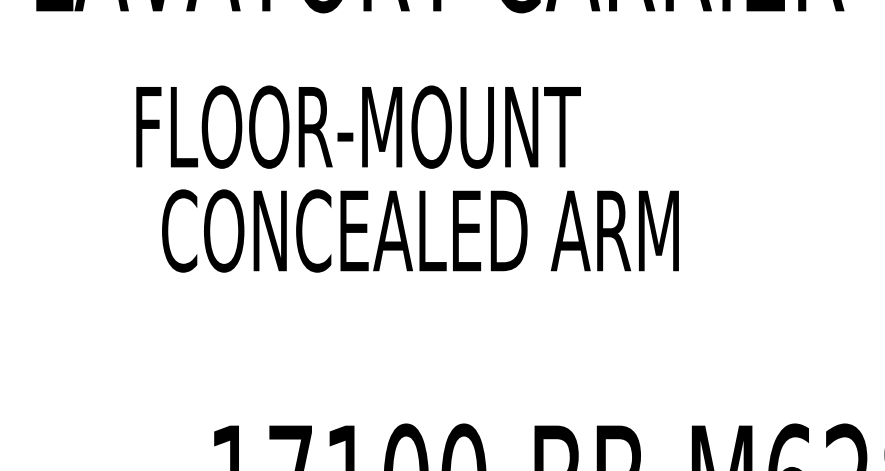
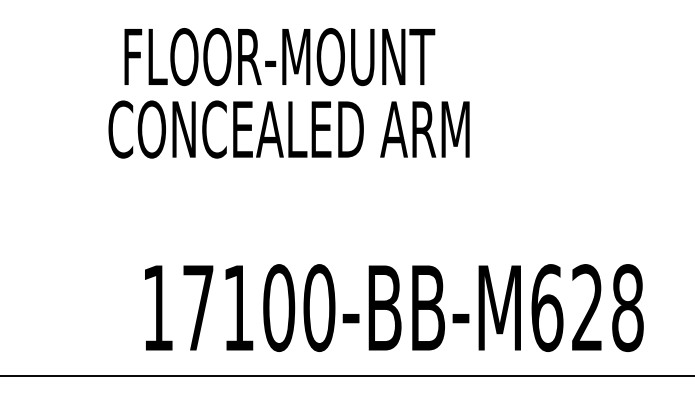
text: (358, 127) -> (279, 57), moved

